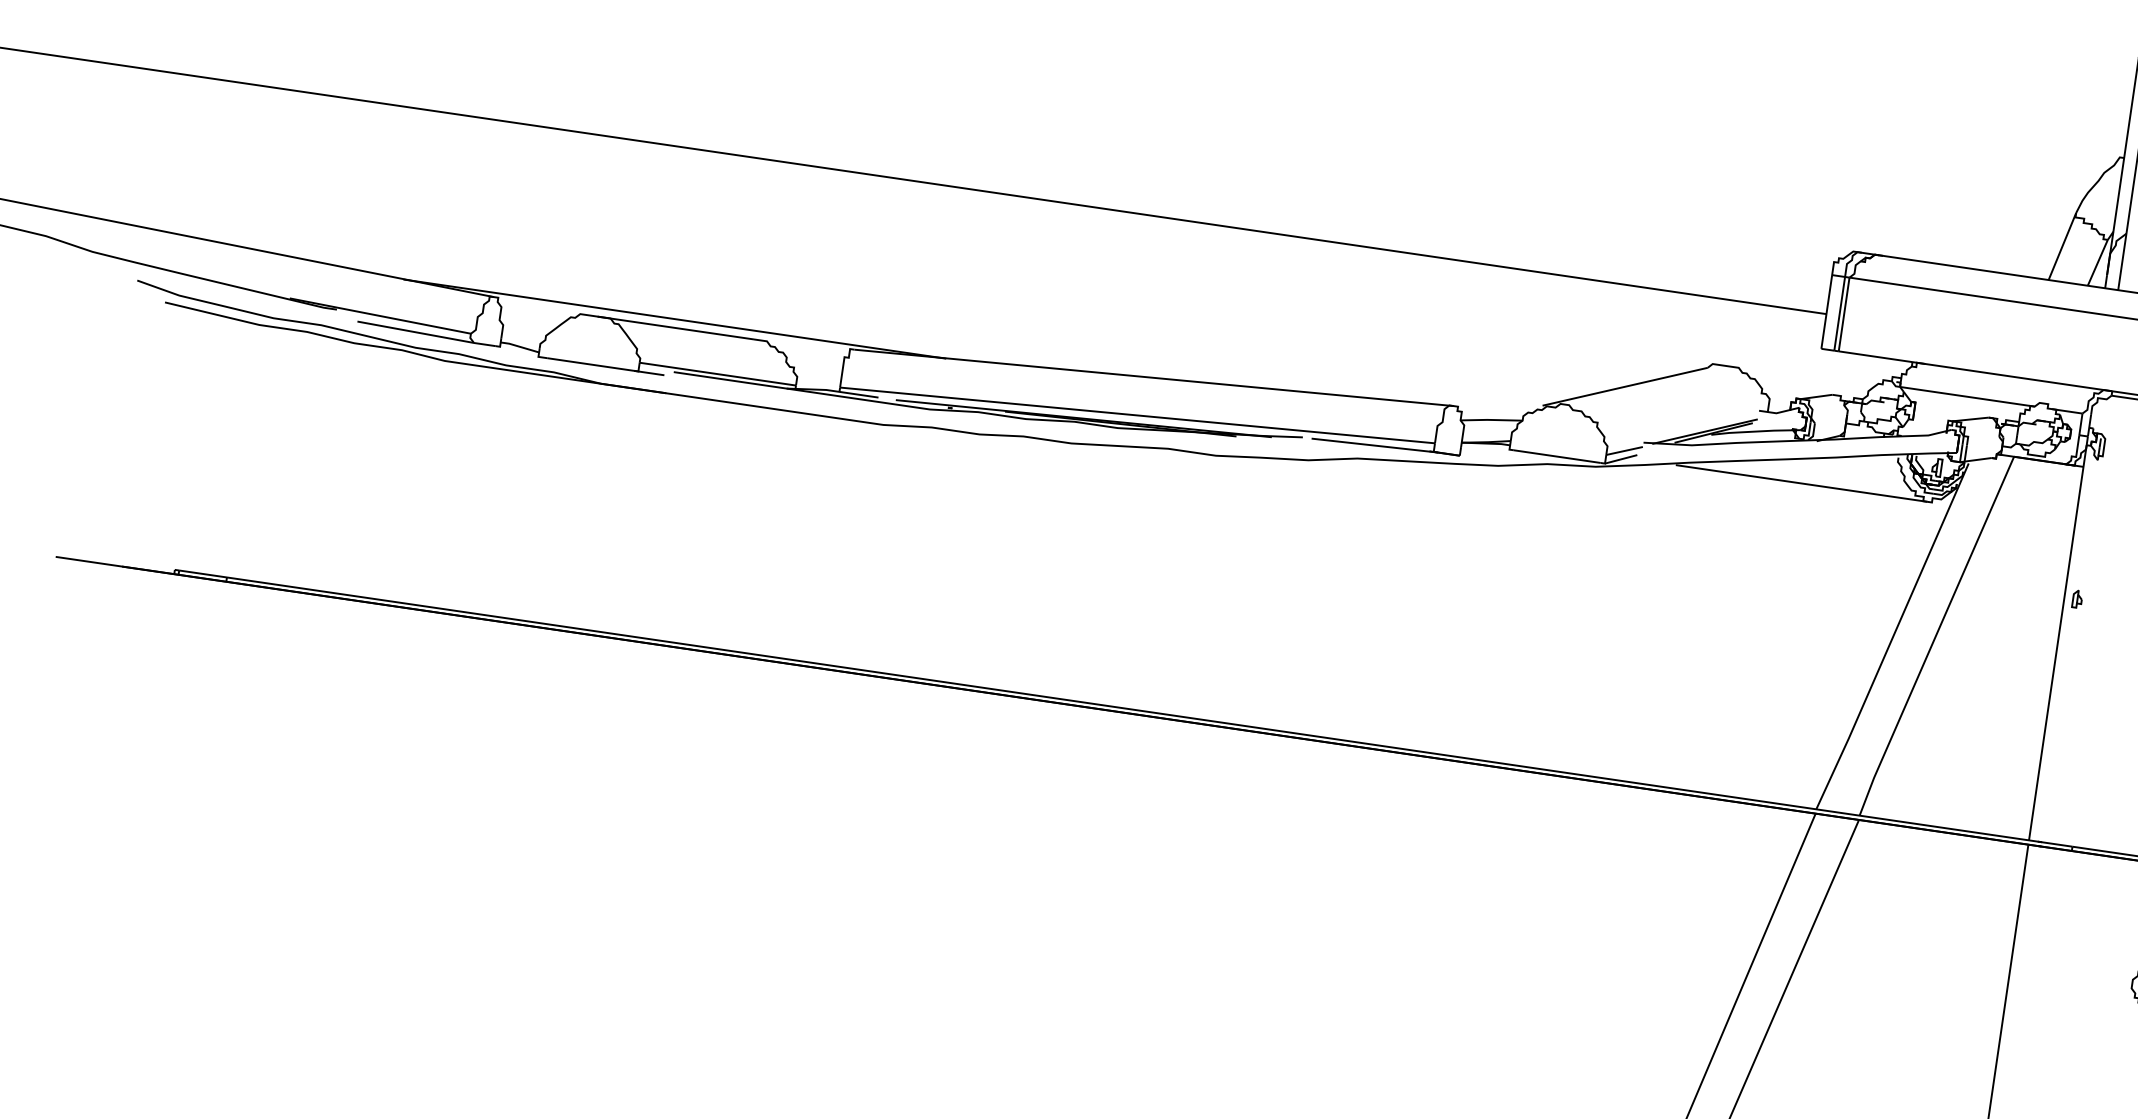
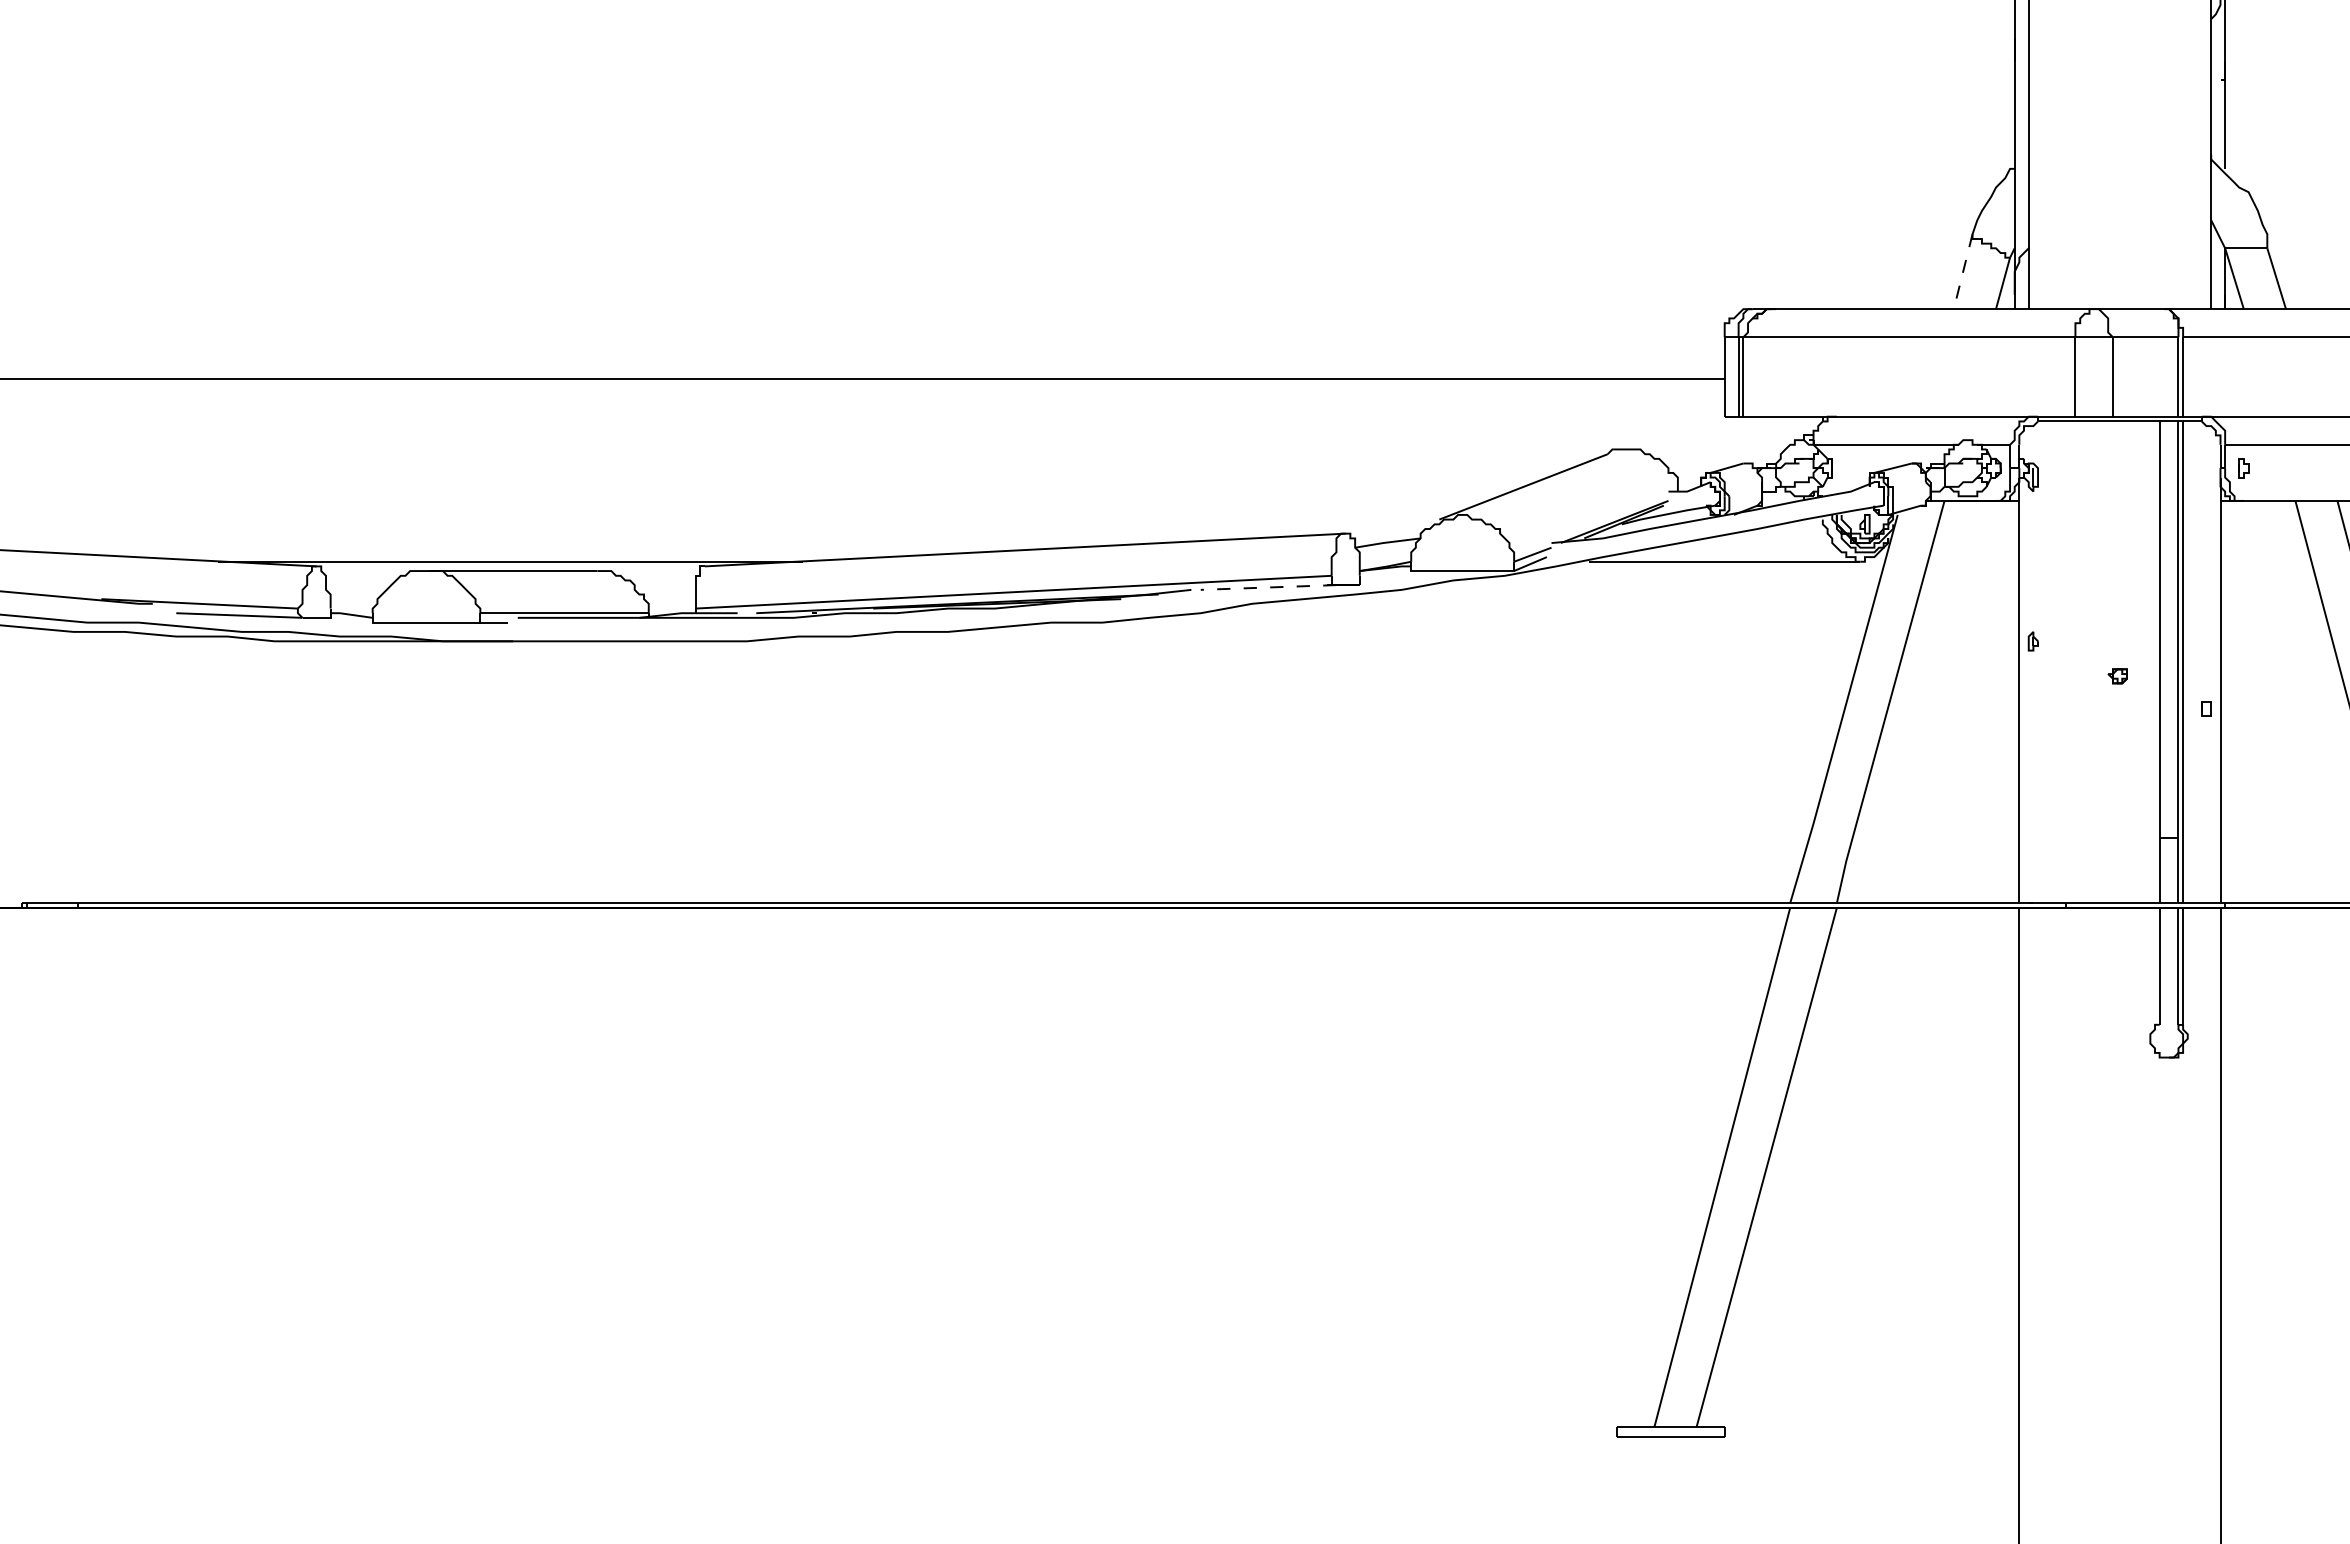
line: (2062, 246) -> (1963, 271), solid -> dashed
line: (1374, 445) -> (1268, 587), solid -> dashed

